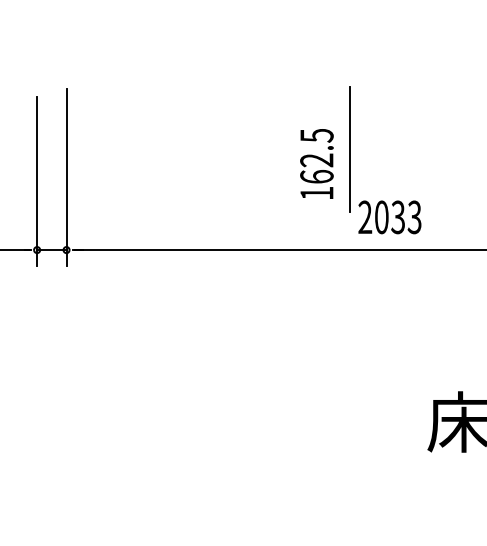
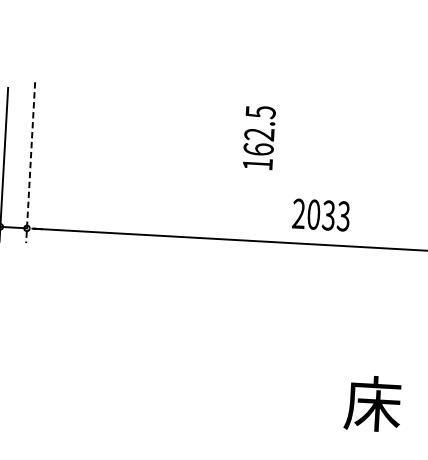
line: (349, 148) -> (288, 150), removed
text: (316, 163) -> (258, 137), moved
line: (66, 177) -> (30, 162), solid -> dashed

